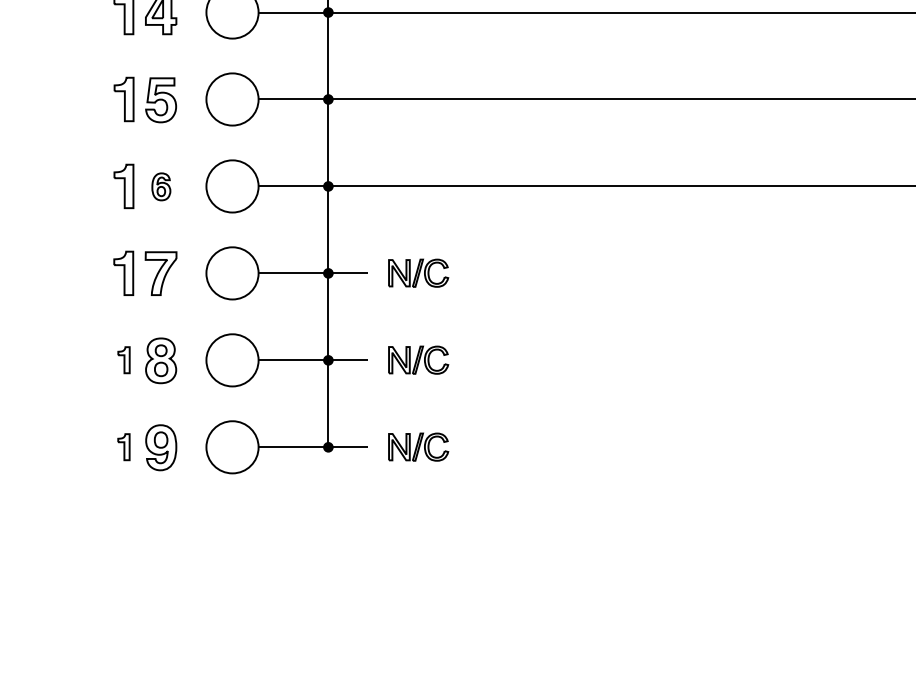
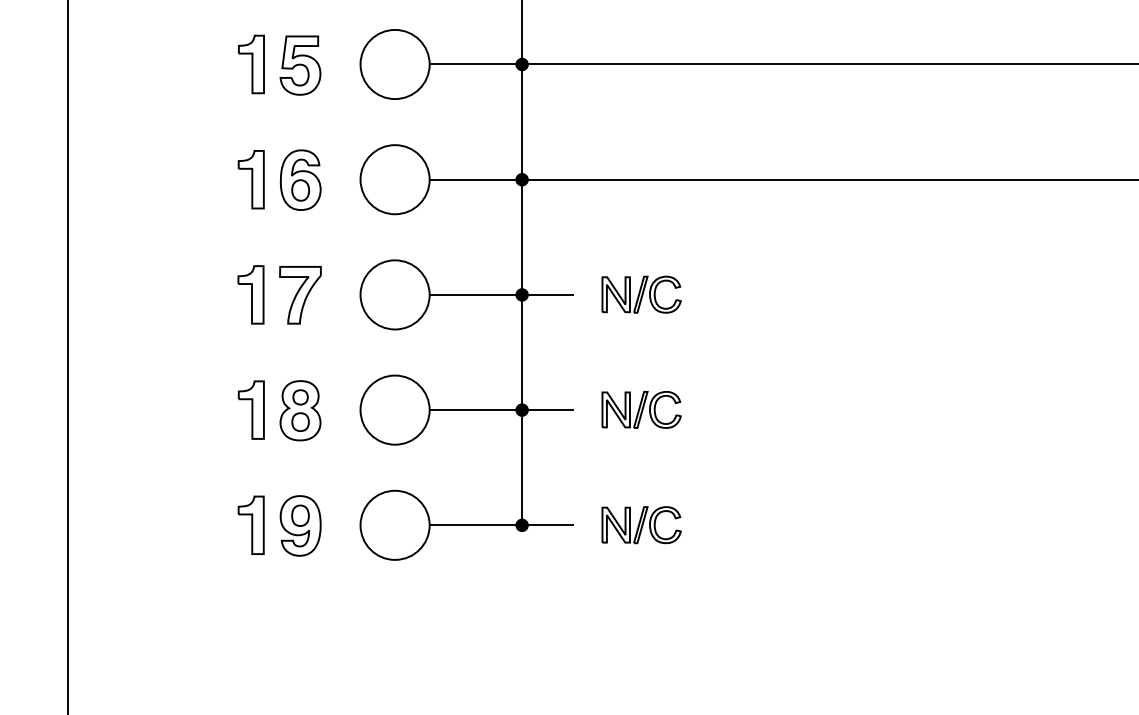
part: (161, 186) -> (301, 179), size x1.67
part: (123, 359) -> (250, 408), size x1.67
part: (123, 446) -> (250, 524), size x1.67

